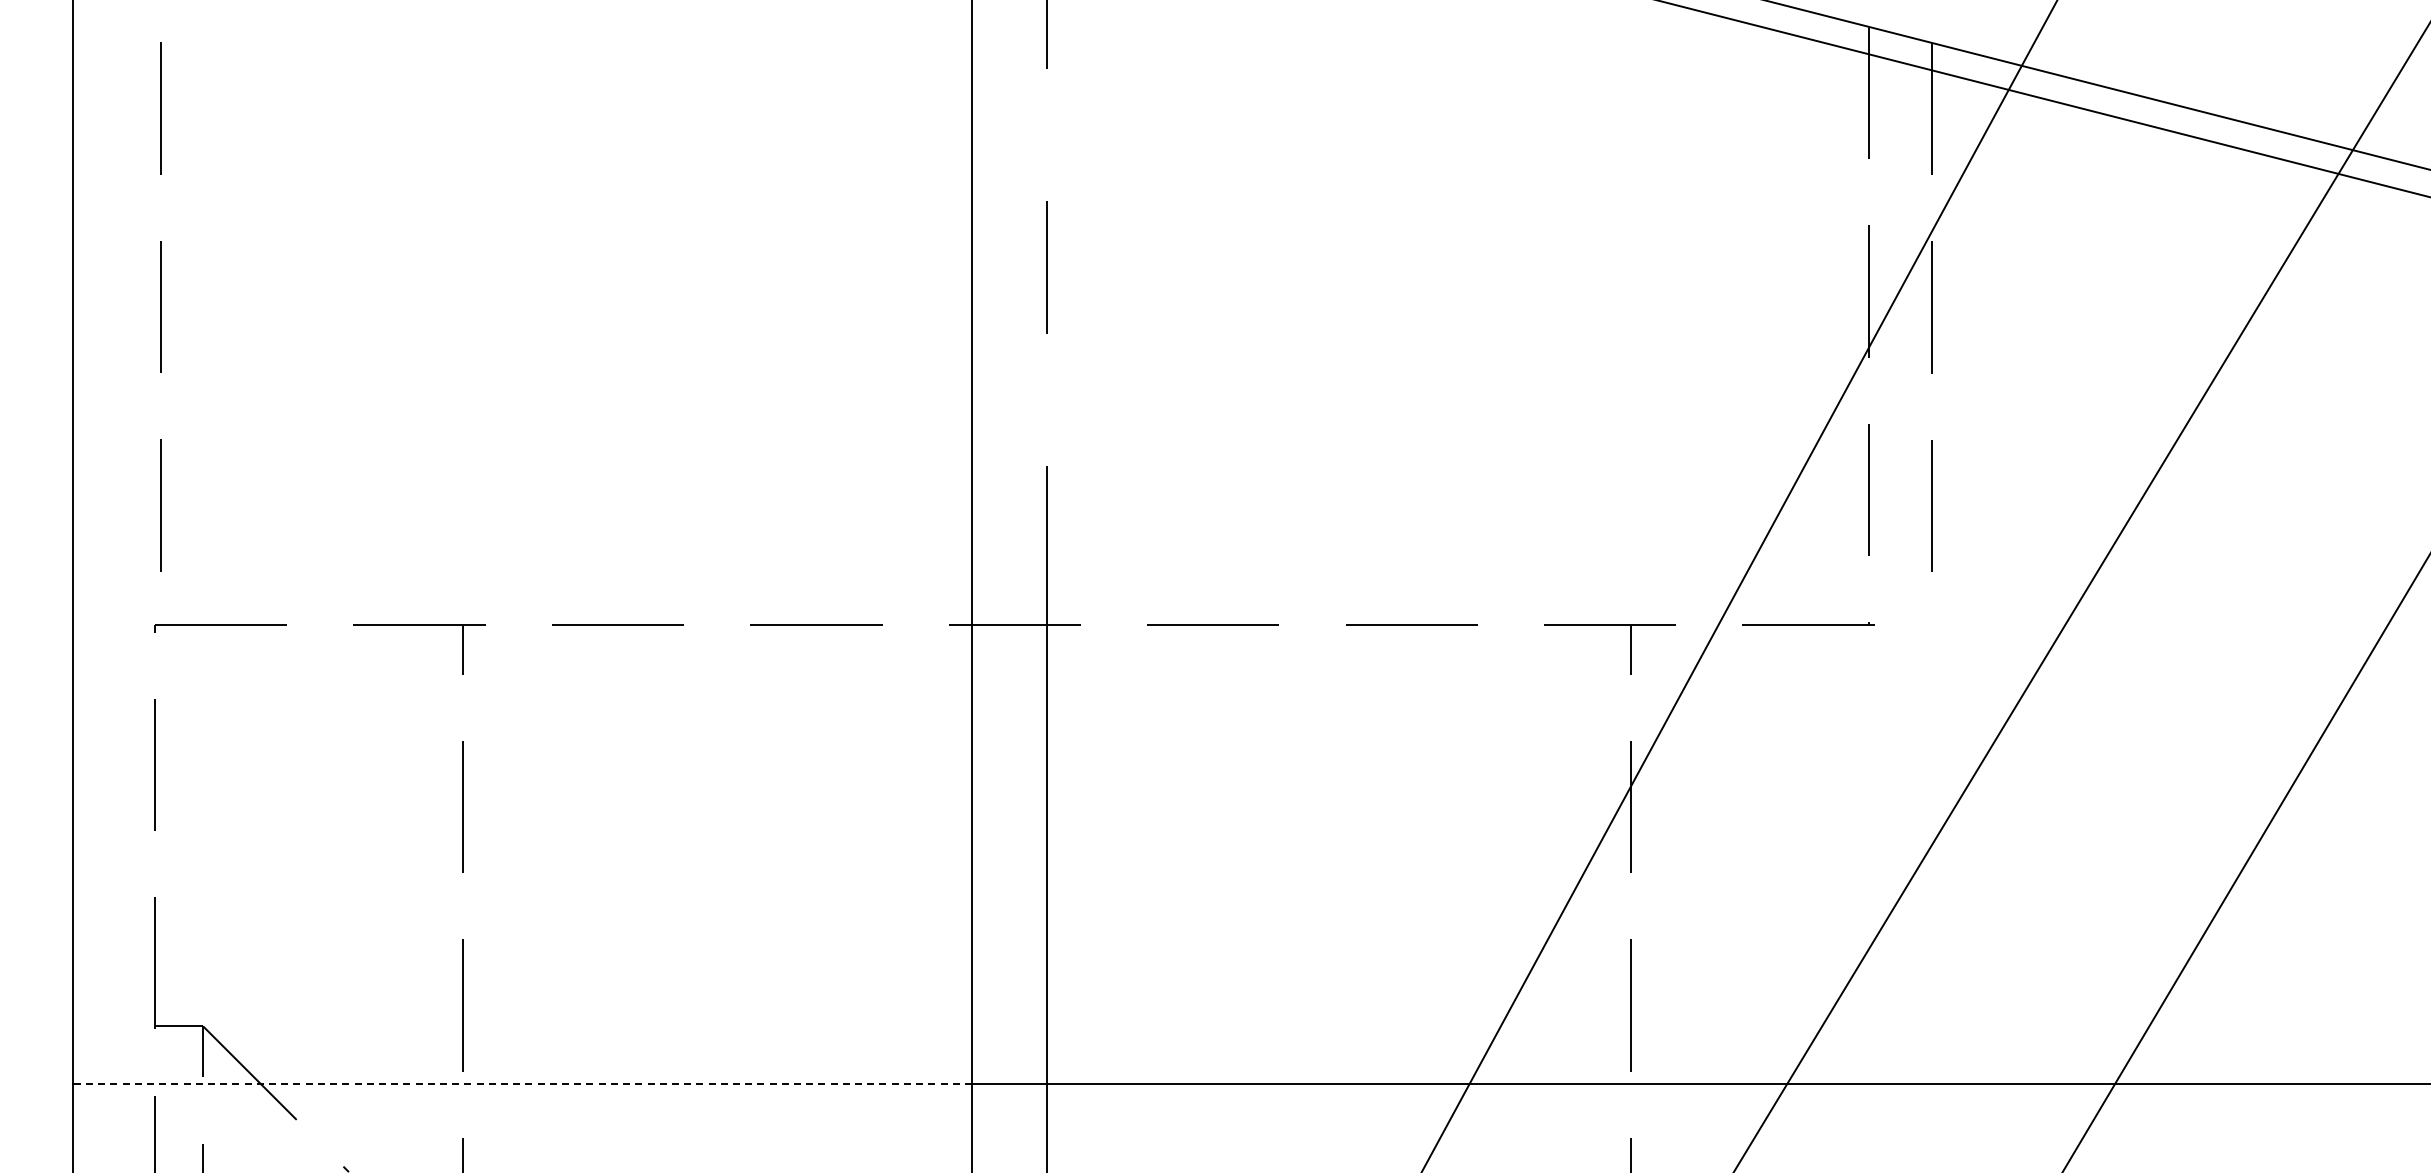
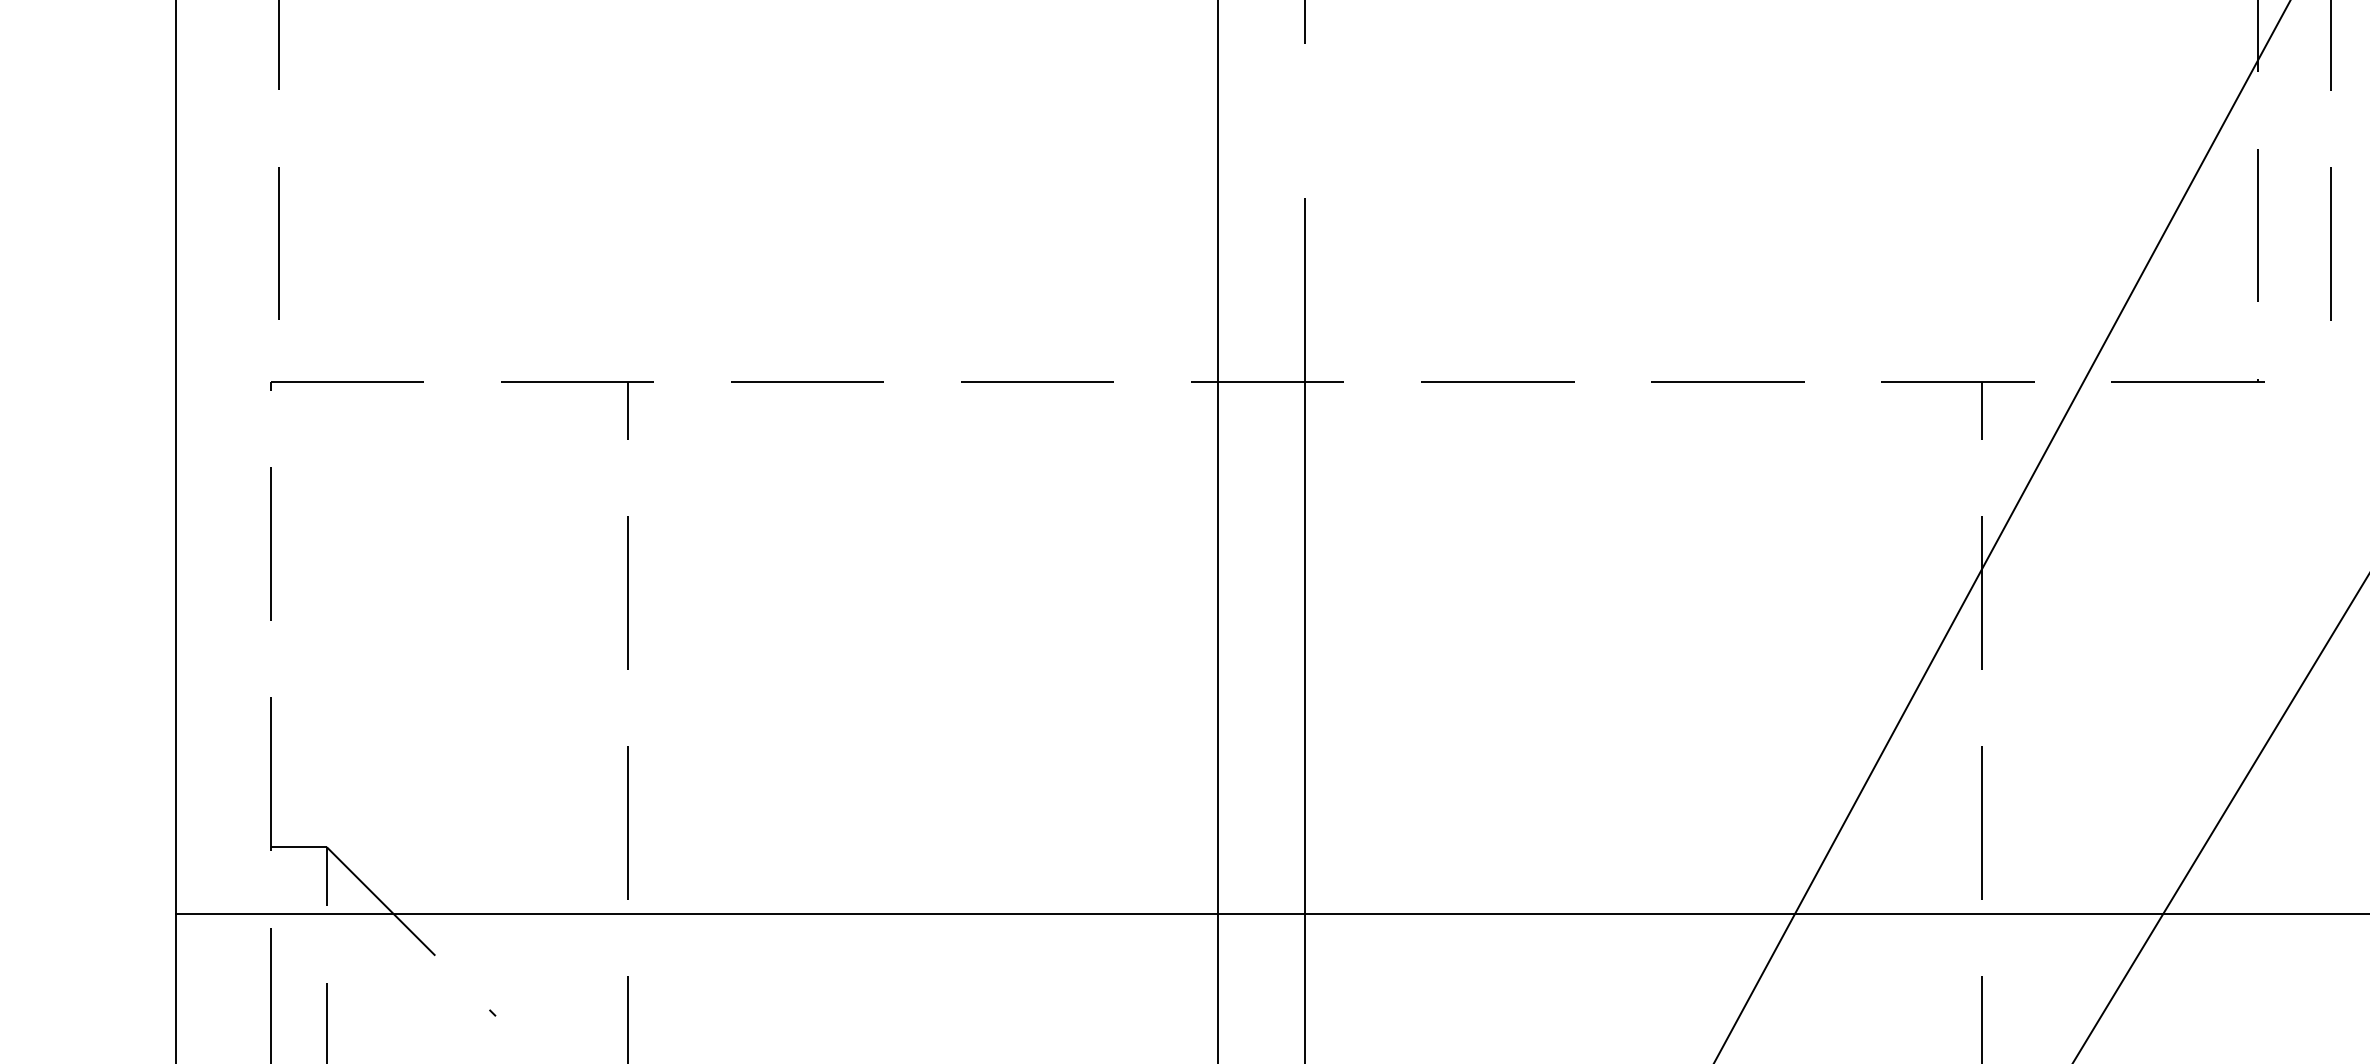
line: (522, 1083) -> (697, 913), dashed -> solid

